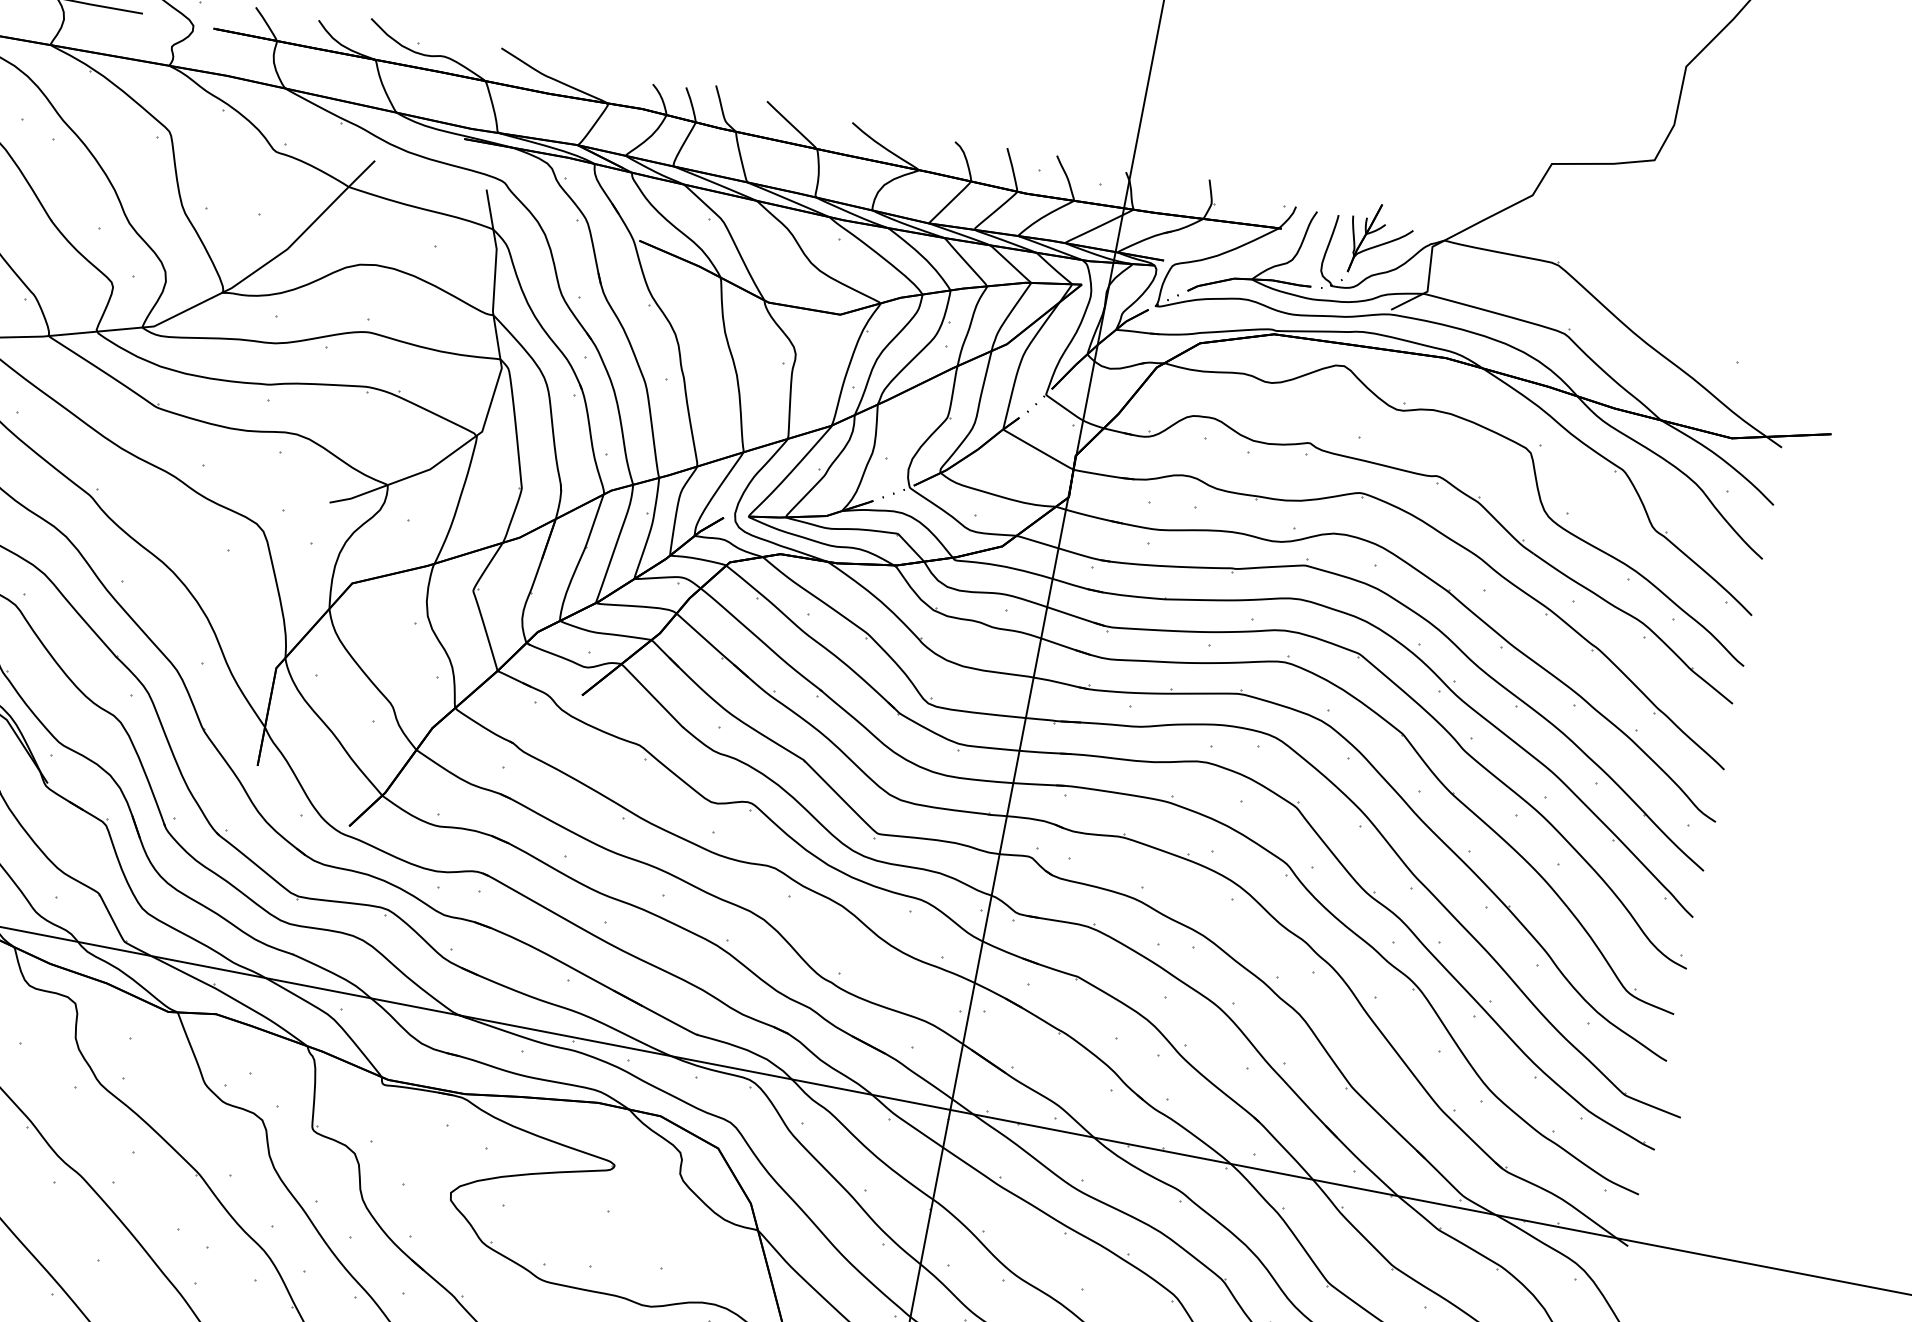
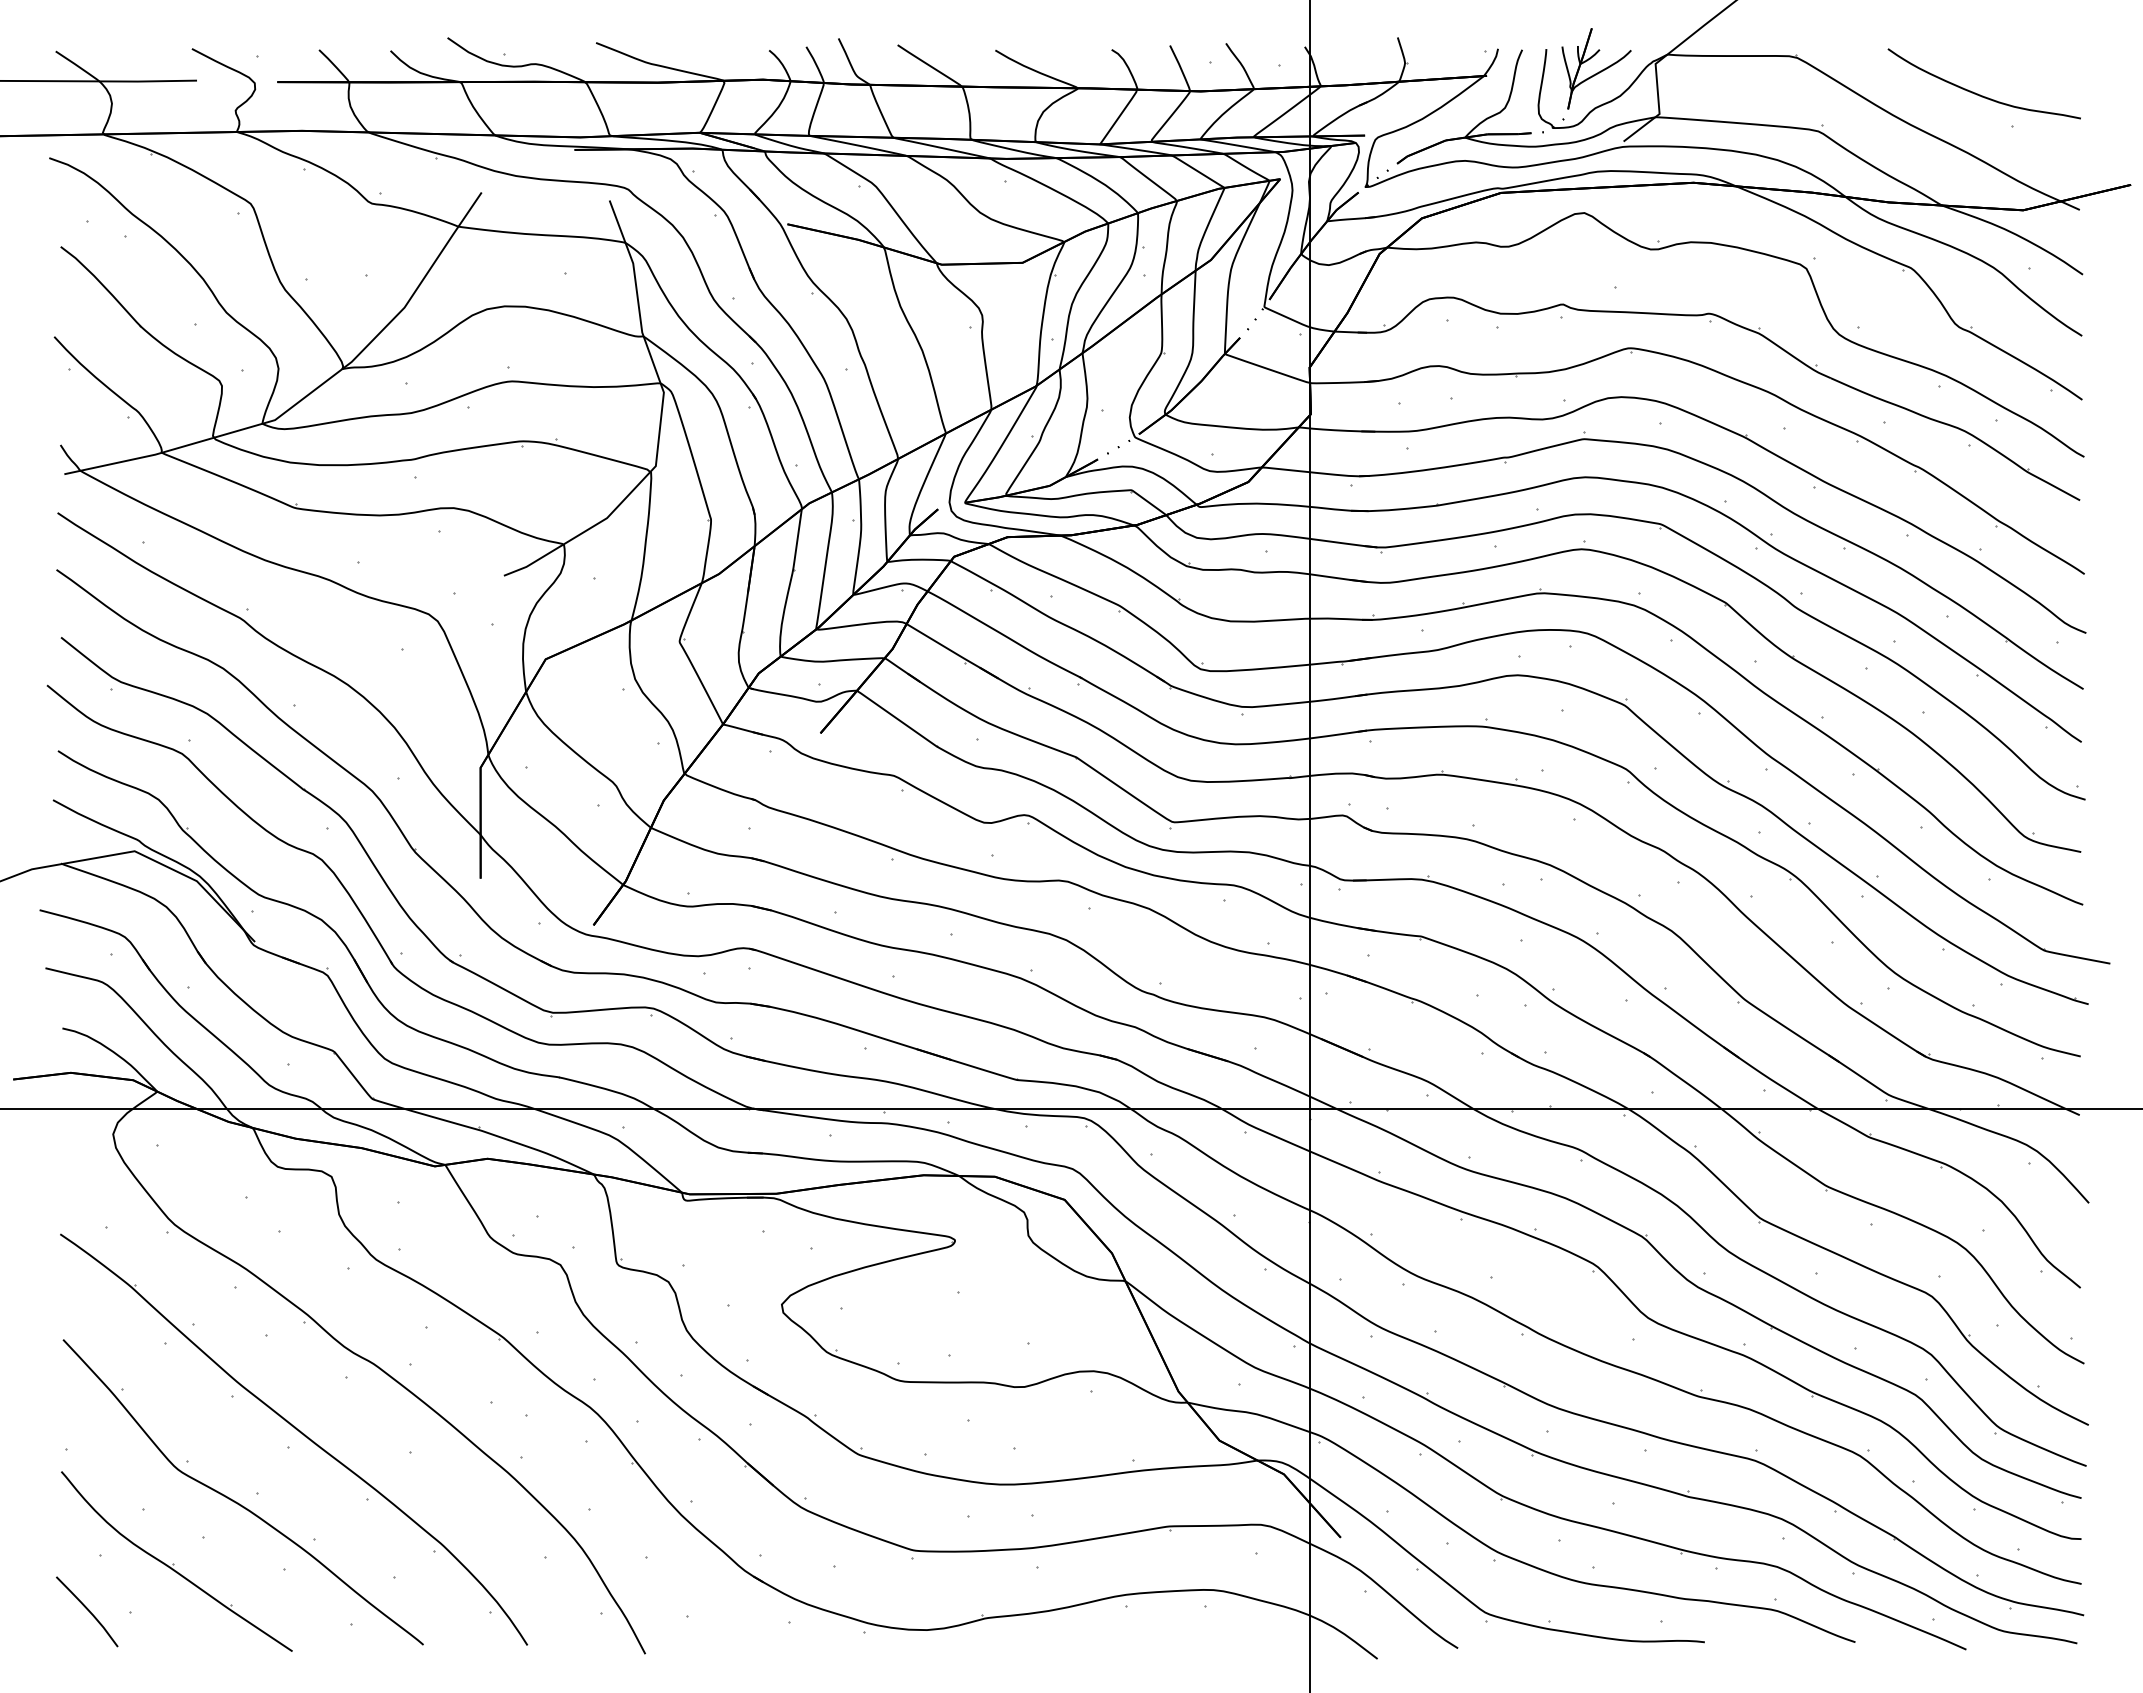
curve: (1712, 327) -> (1978, 93), added

